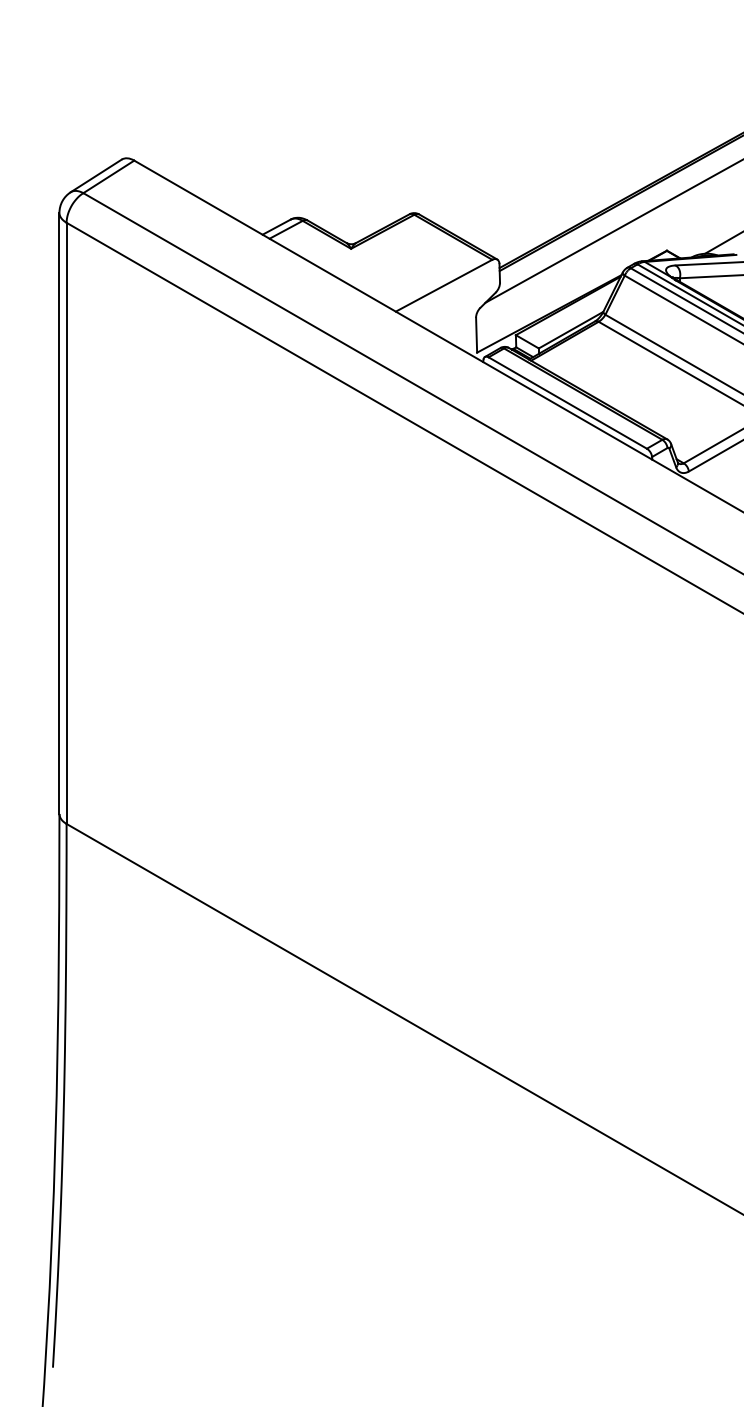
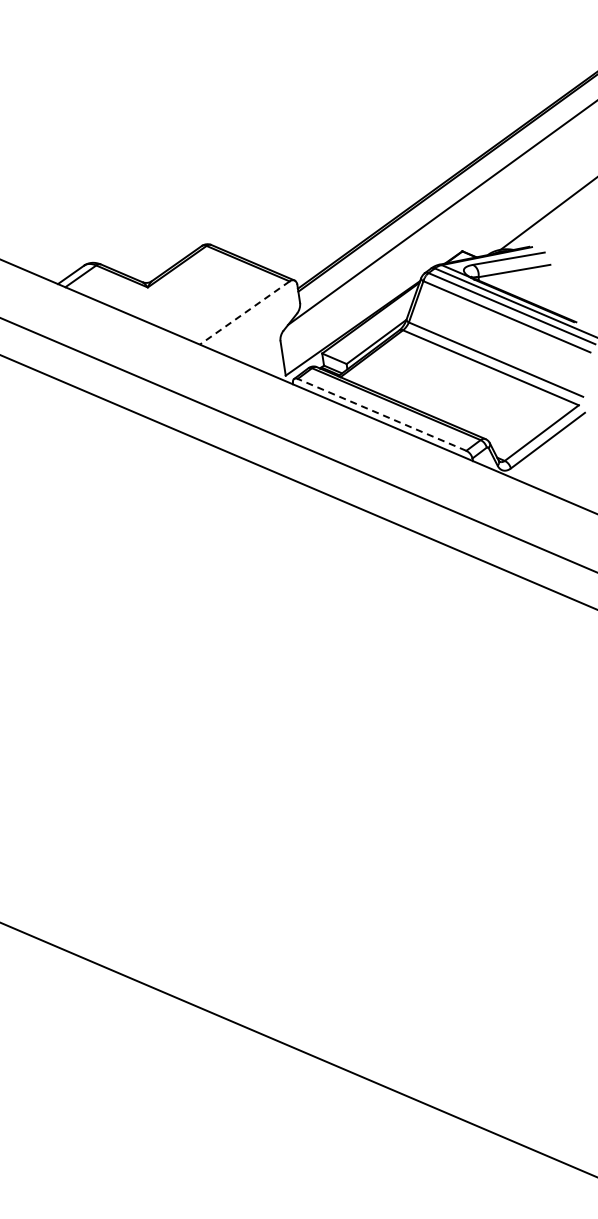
line: (444, 285) -> (245, 312), solid -> dashed
line: (567, 402) -> (381, 414), solid -> dashed

